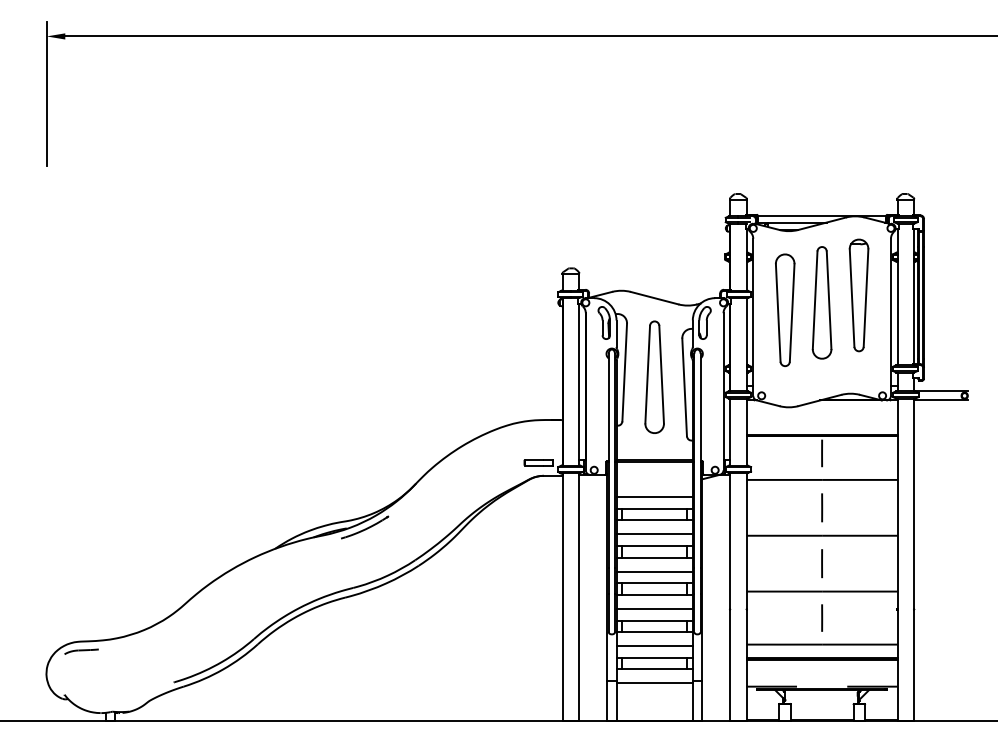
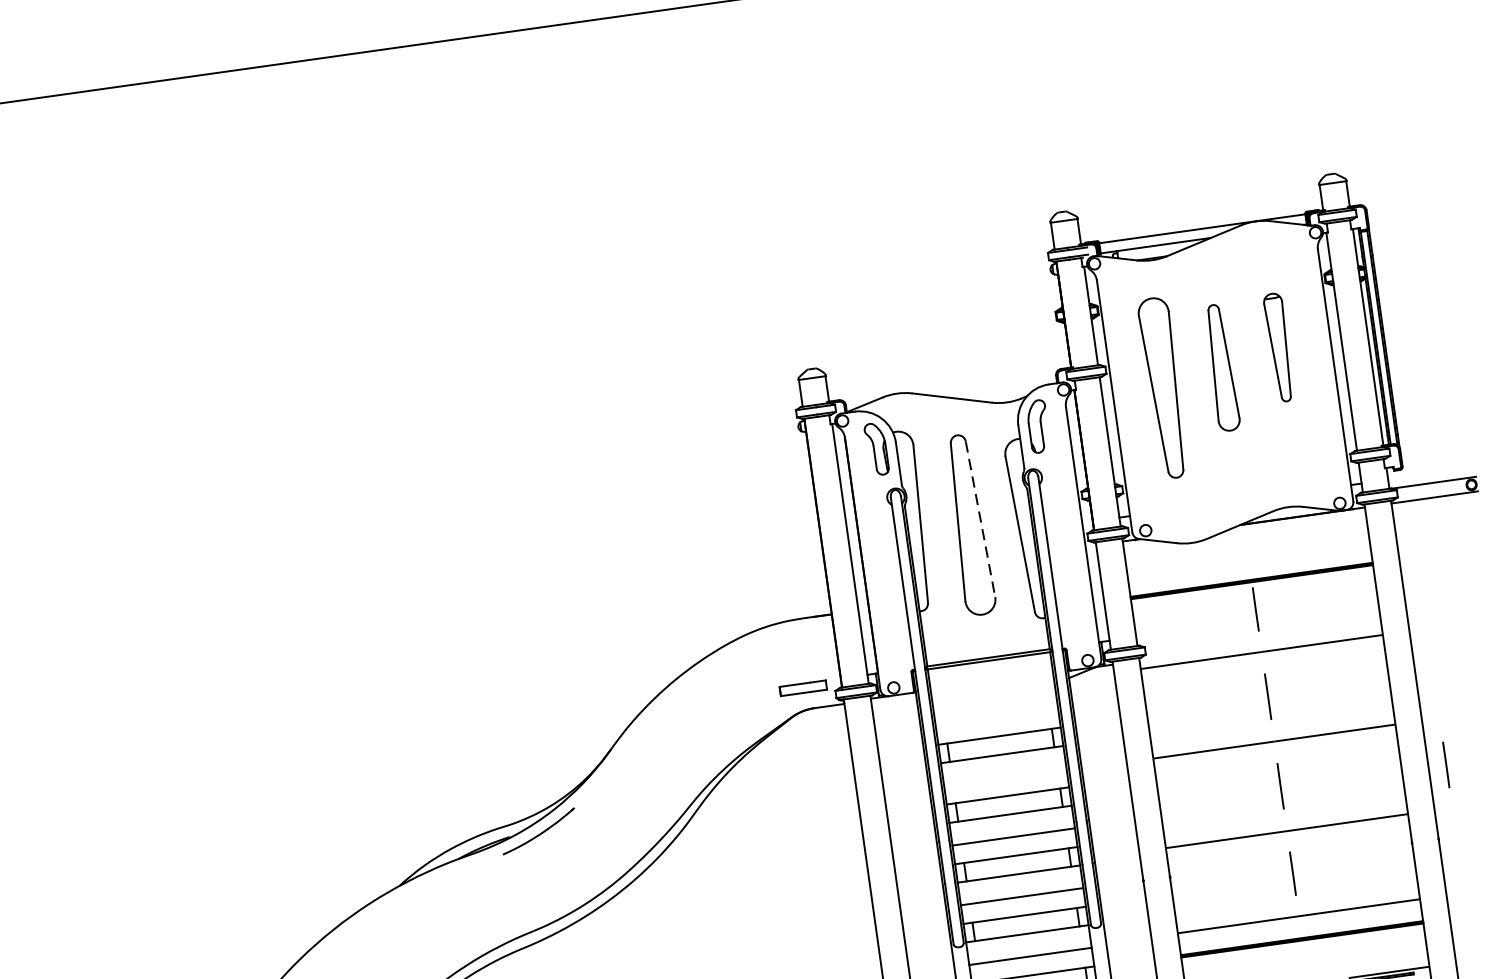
part: (858, 295) -> (1278, 347), size x0.6
part: (821, 302) -> (1220, 367), size x0.7
line: (661, 374) -> (980, 518), solid -> dashed
line: (654, 497) -> (996, 717), removed
line: (654, 534) -> (1005, 777), removed
line: (925, 564) -> (1446, 764), added

